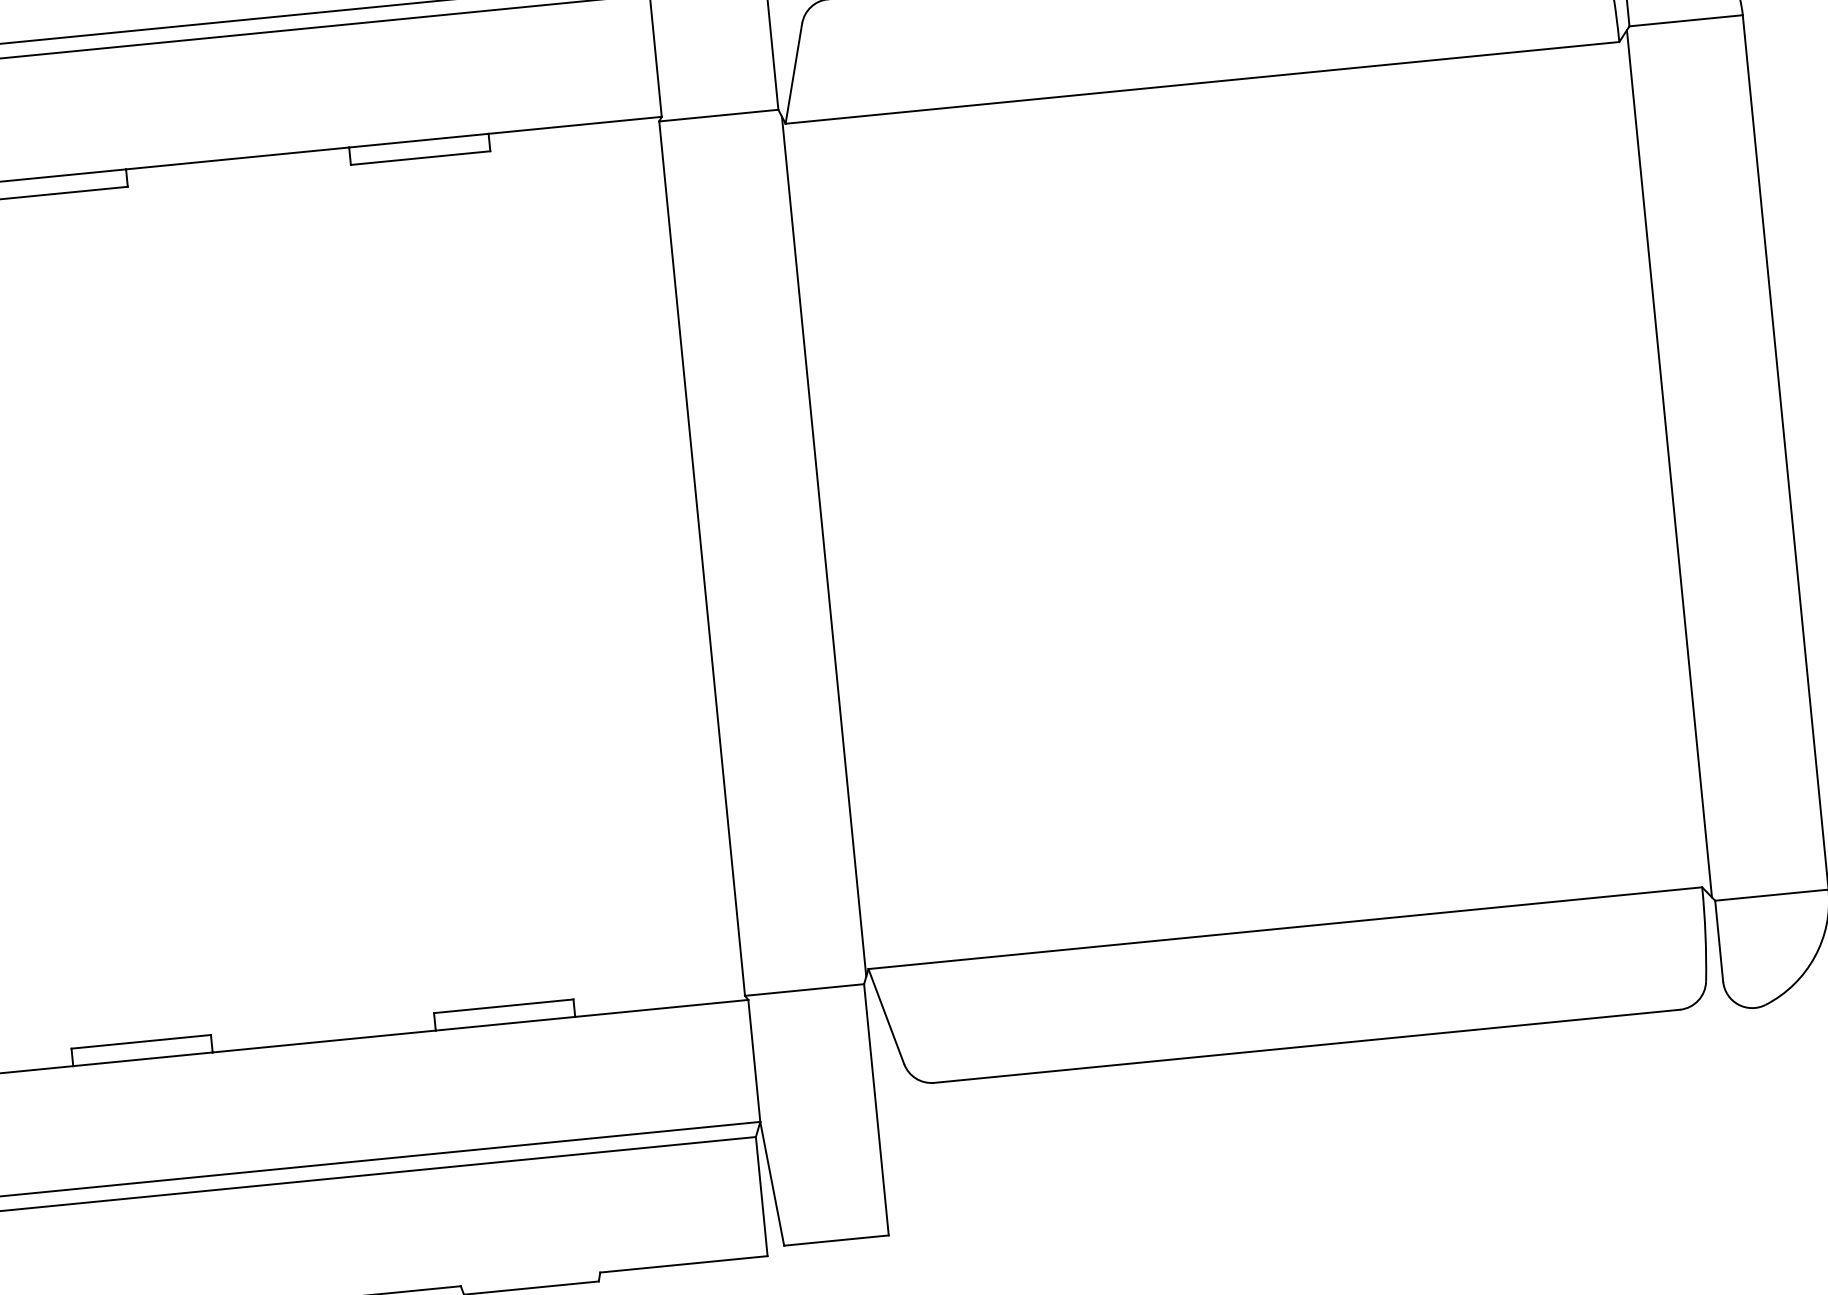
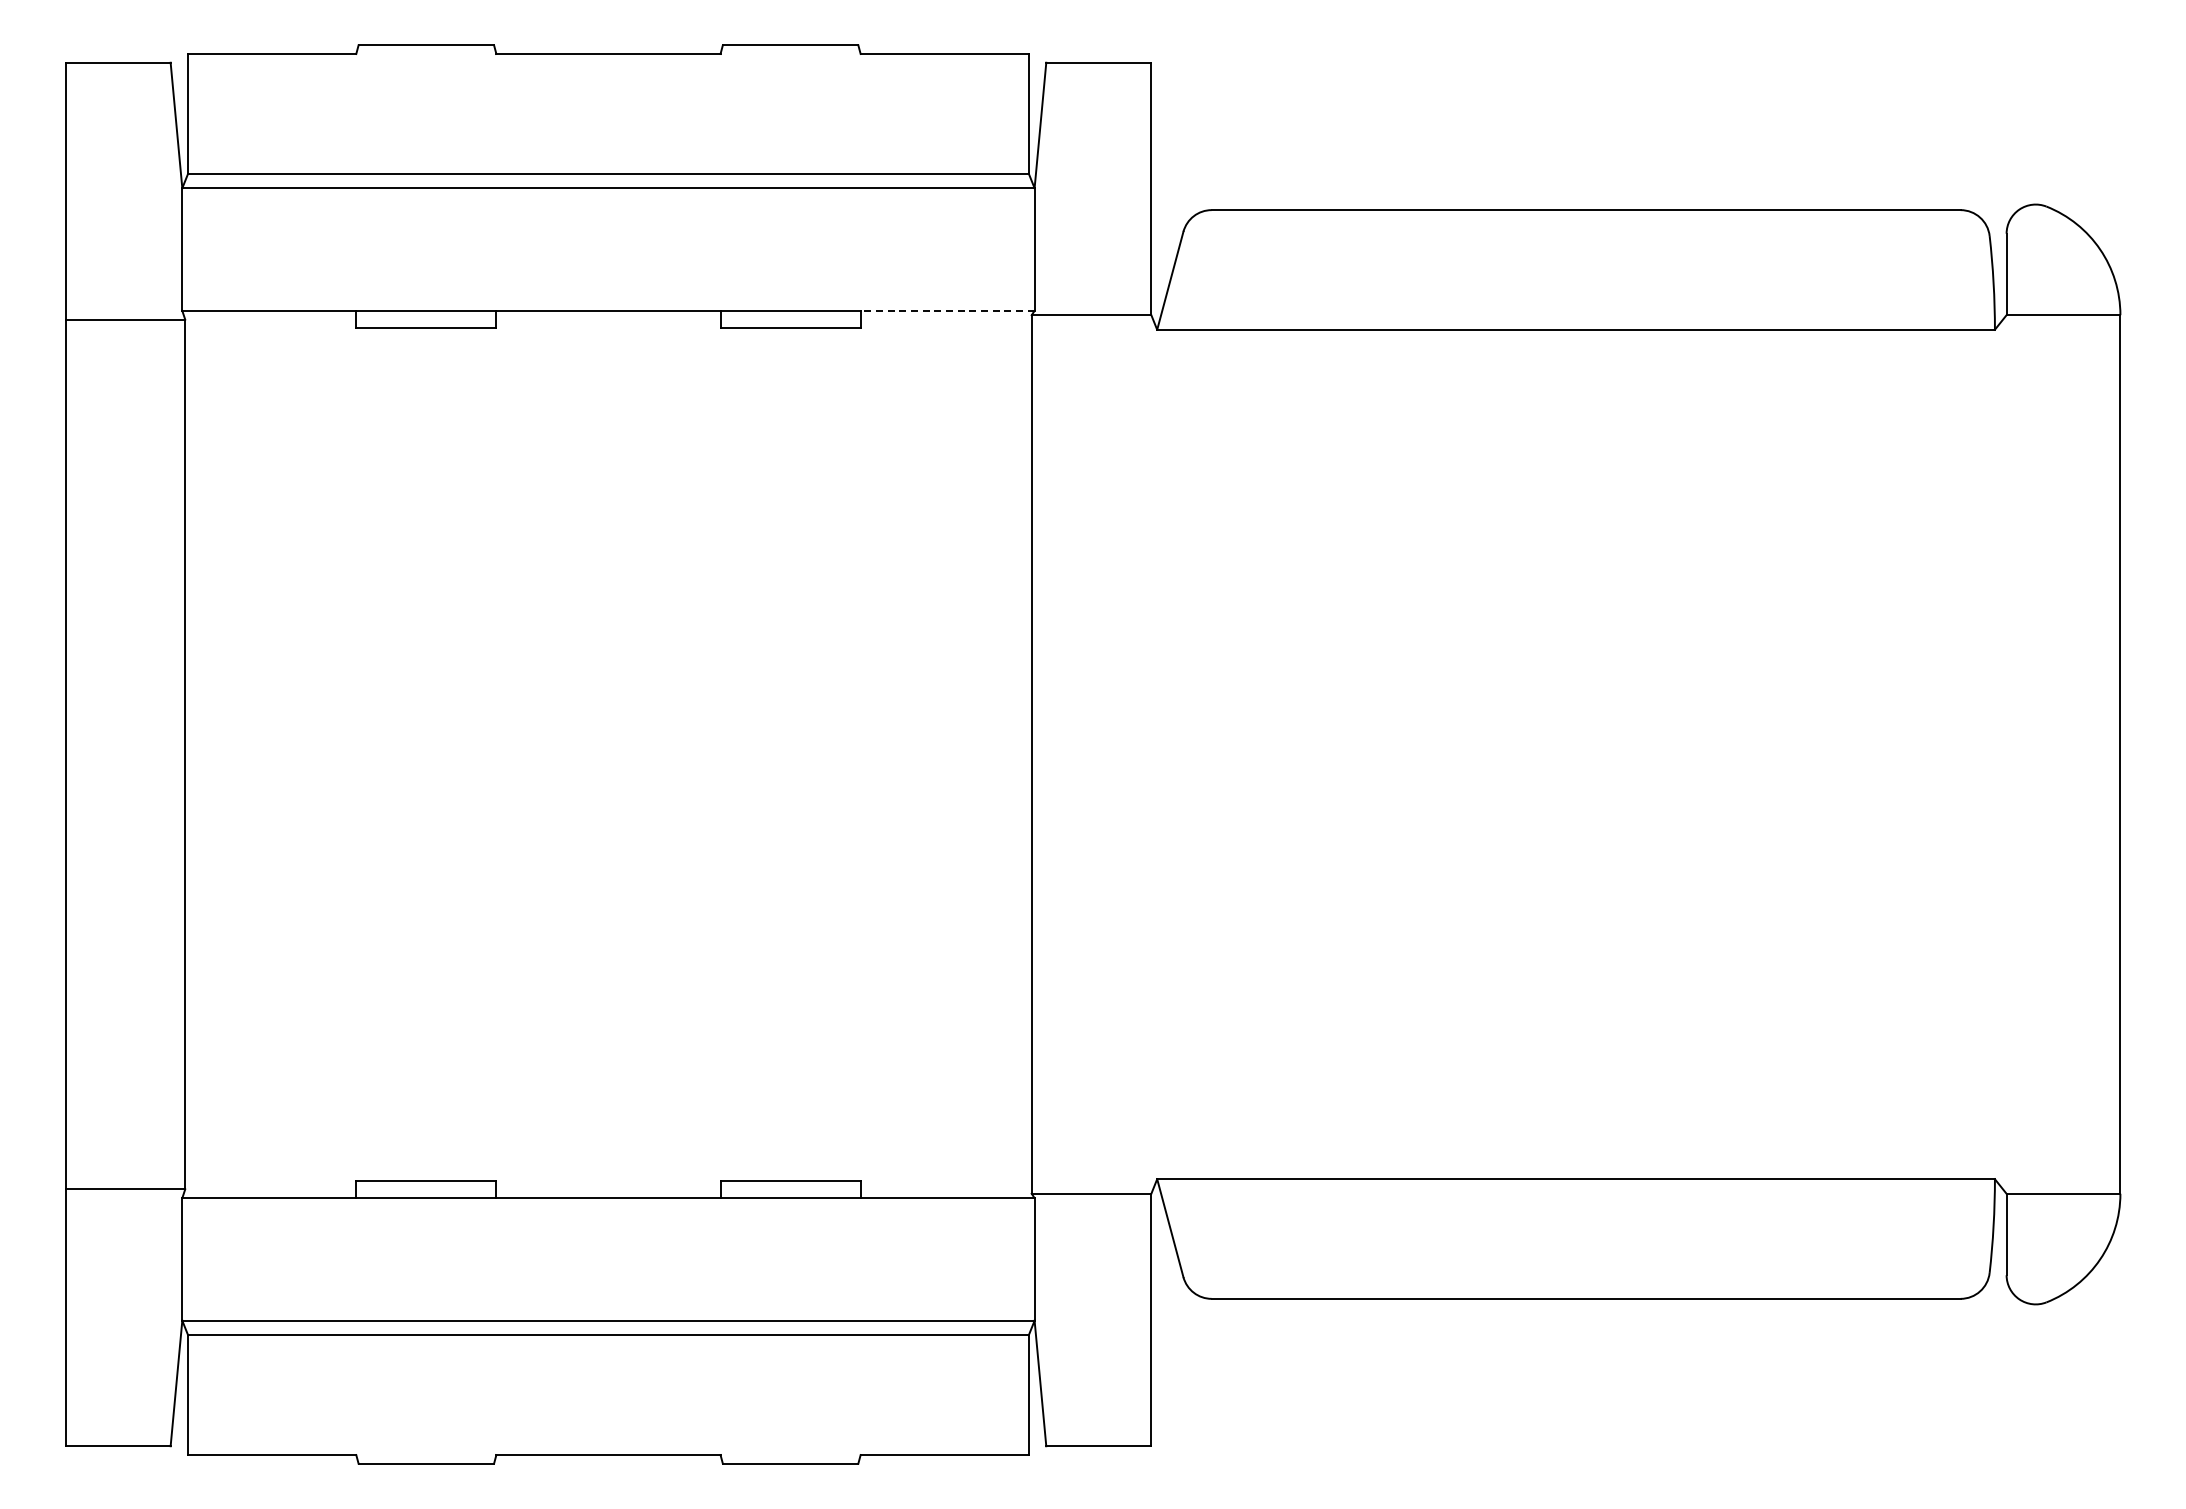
line: (575, 125) -> (947, 310), solid -> dashed
line: (1669, 463) -> (2003, 754), removed
line: (824, 546) -> (1154, 754), removed

